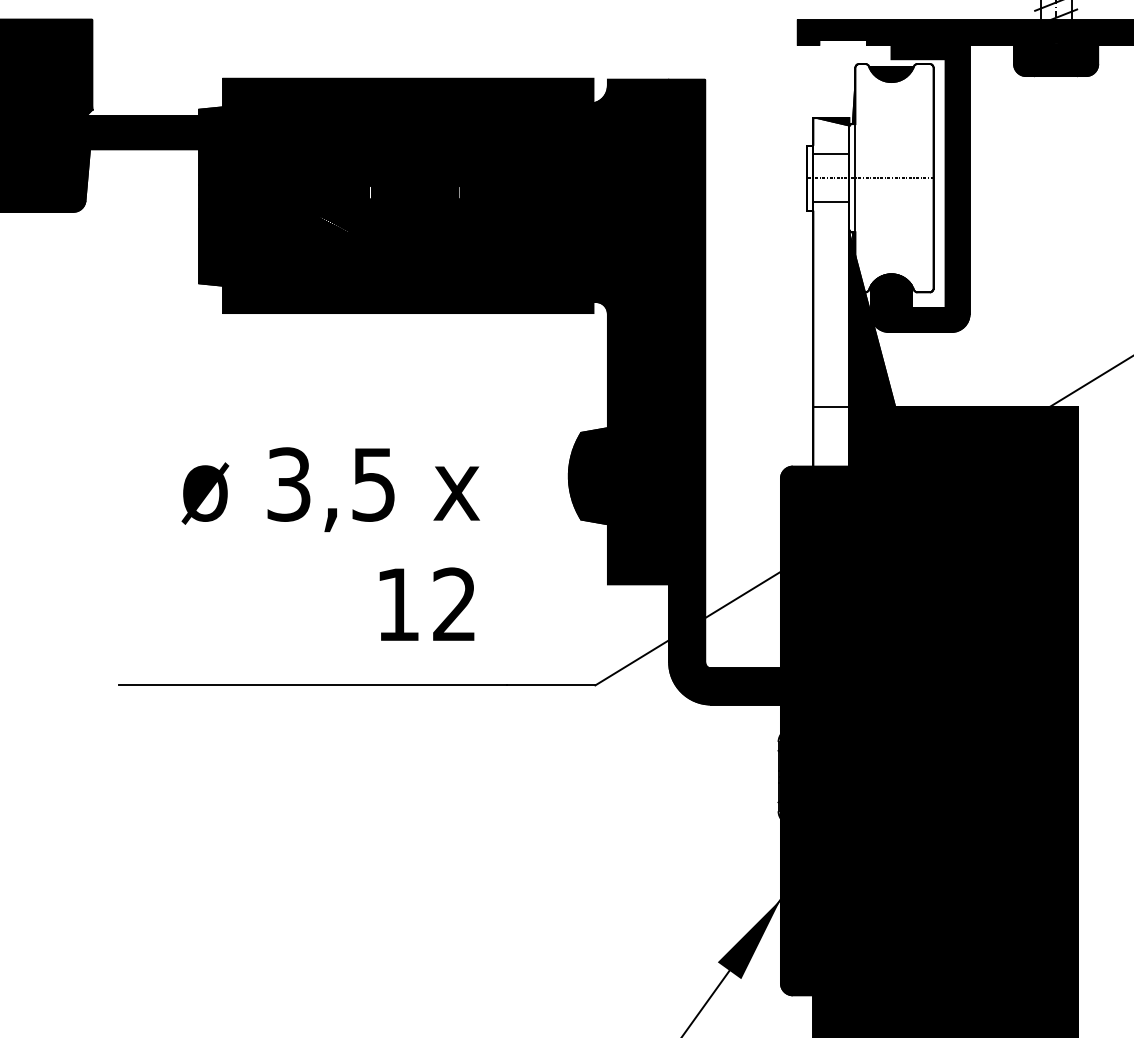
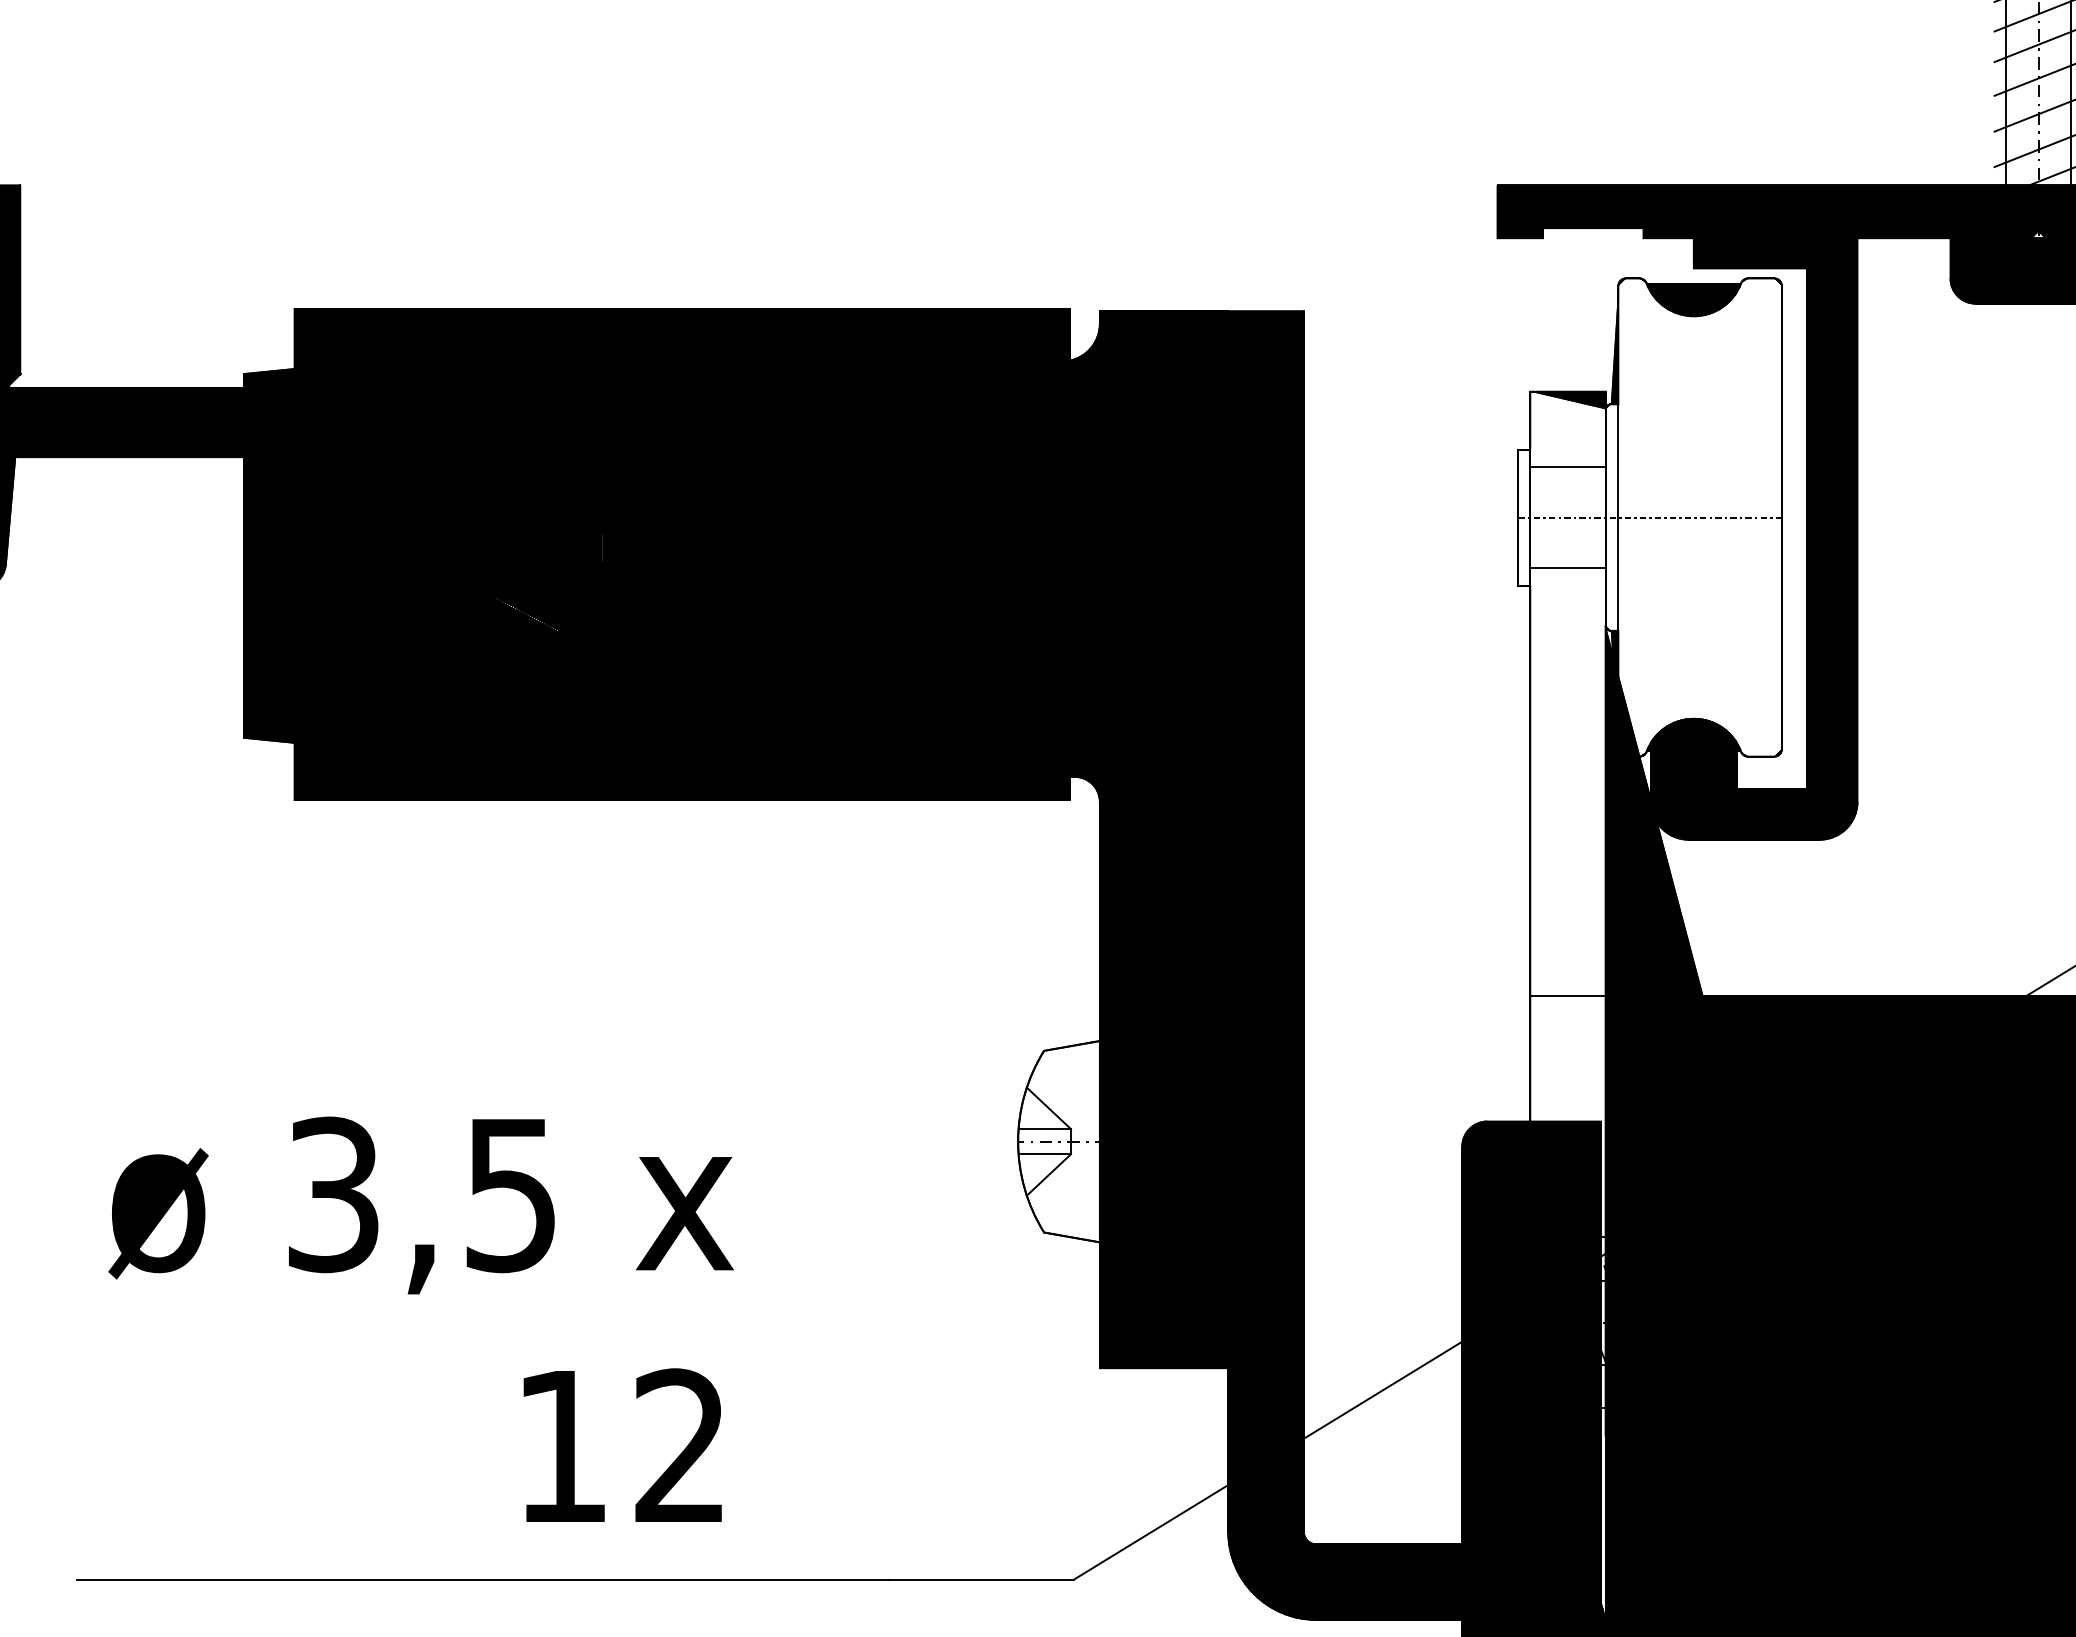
fill: (587, 476) -> (1057, 1142), removed
text: (330, 543) -> (420, 1318), moved

